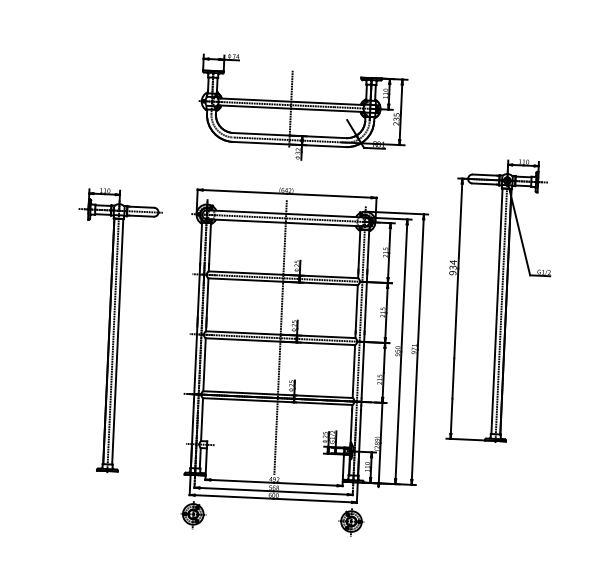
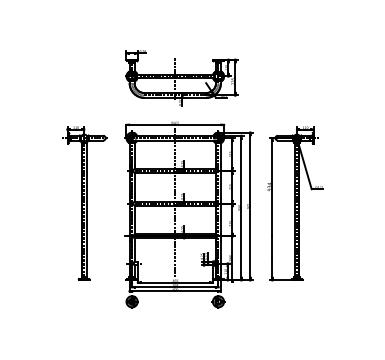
part: (499, 300) -> (295, 203), moved

